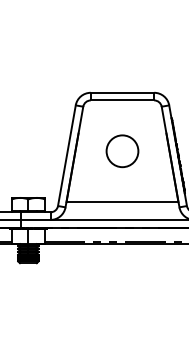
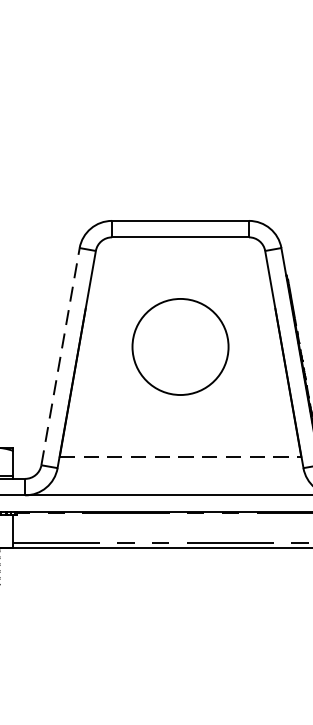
circle: (122, 151) -> (180, 347), size x1.4
line: (66, 155) -> (59, 356), solid -> dashed
line: (122, 202) -> (180, 457), solid -> dashed

